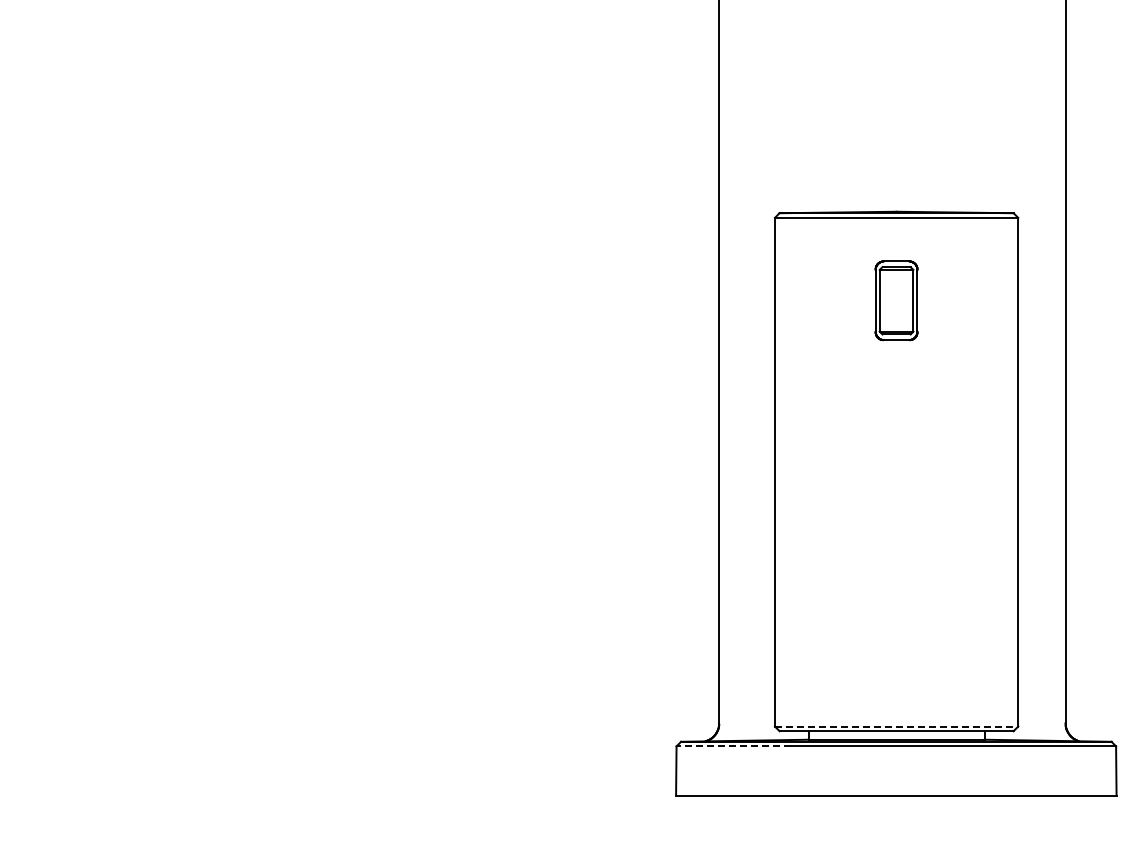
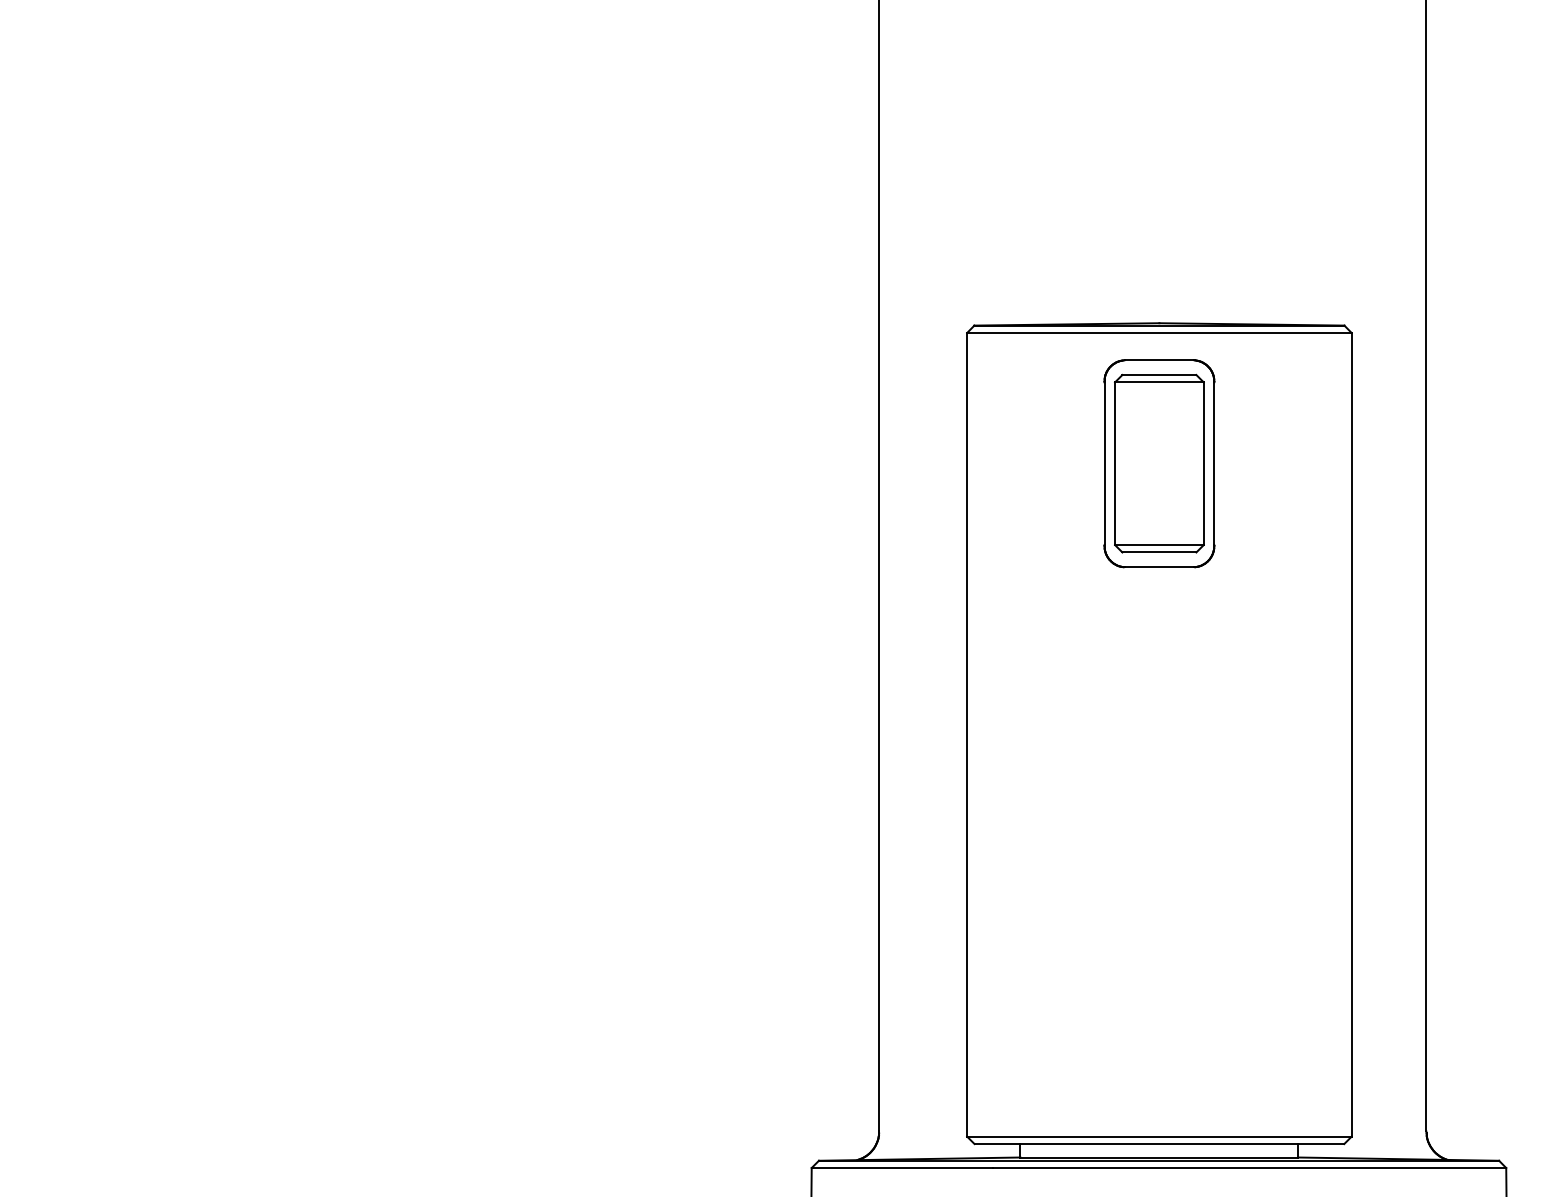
part: (896, 300) -> (1159, 463), size x1.67
line: (896, 726) -> (1159, 1136), dashed -> solid
line: (733, 746) -> (901, 1168), dashed -> solid

